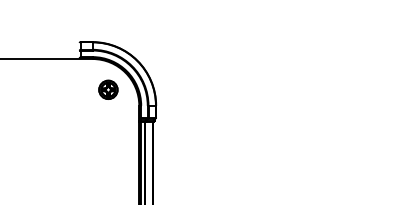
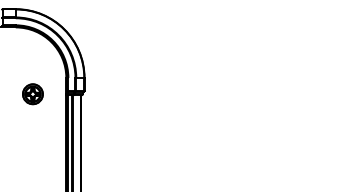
part: (108, 89) -> (33, 93), moved

